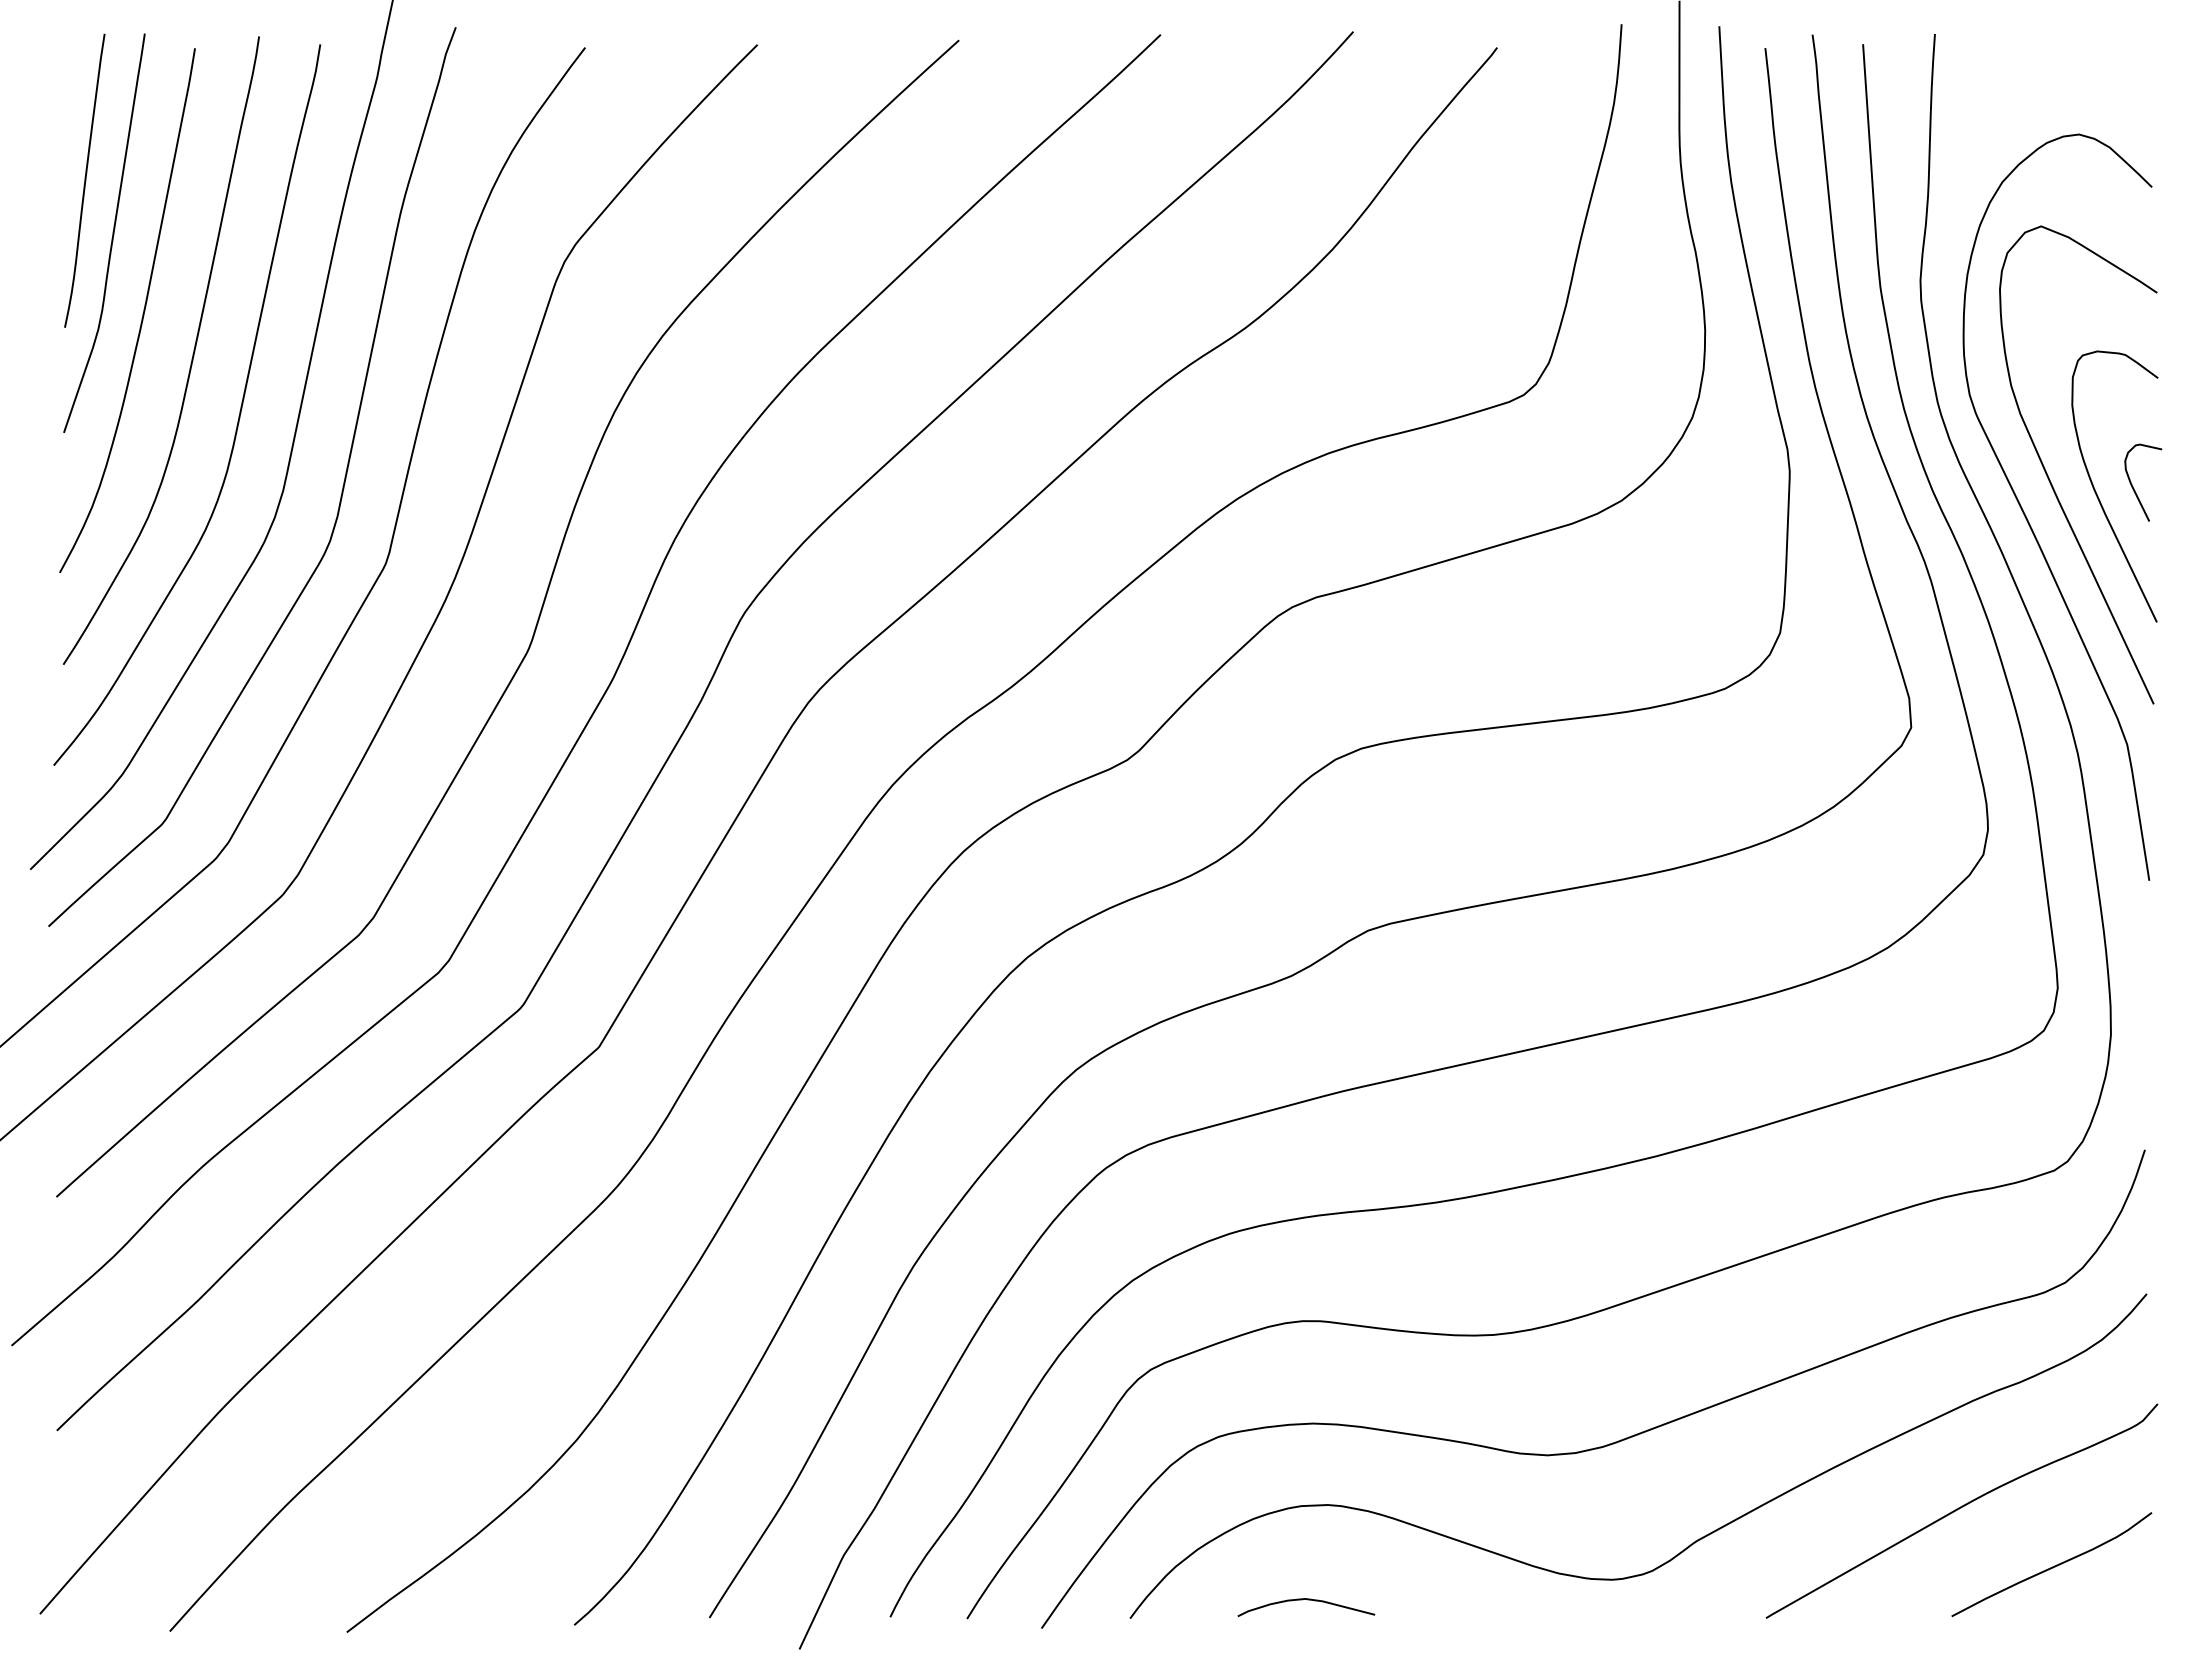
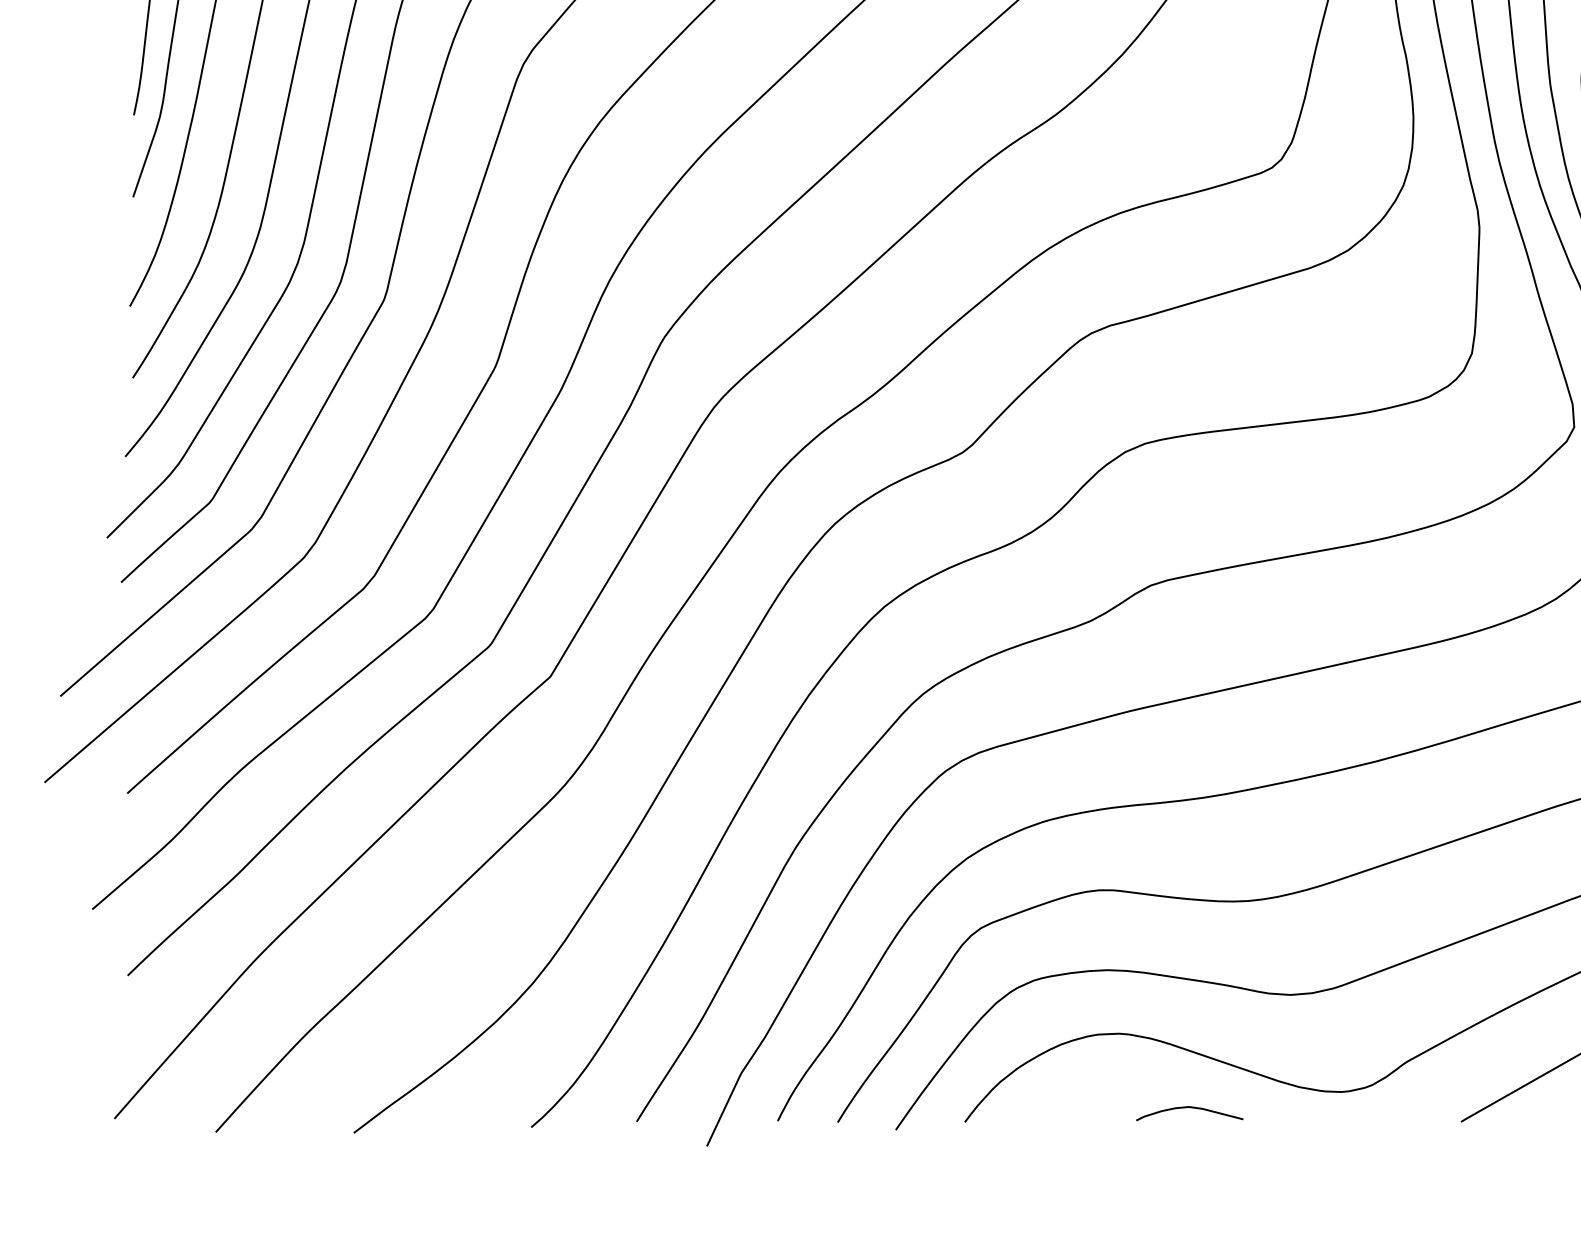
curve: (1307, 1600) -> (1190, 1108), moved

